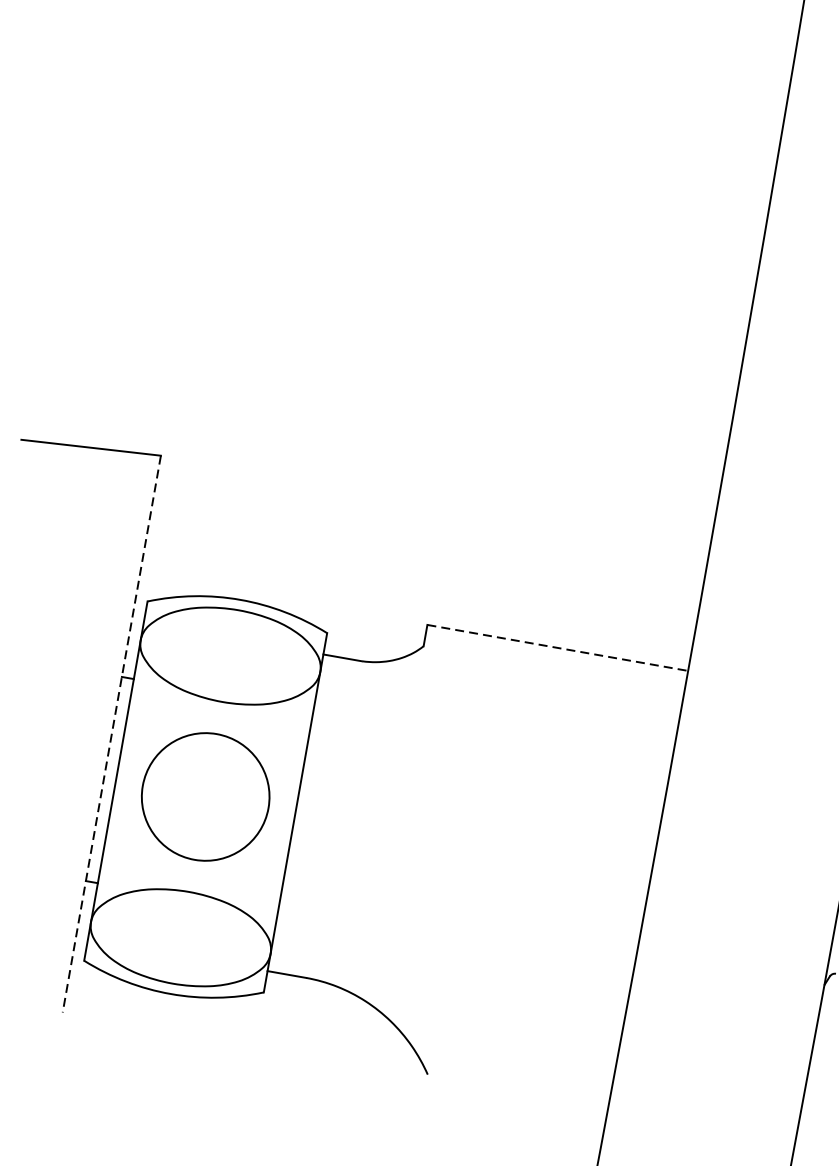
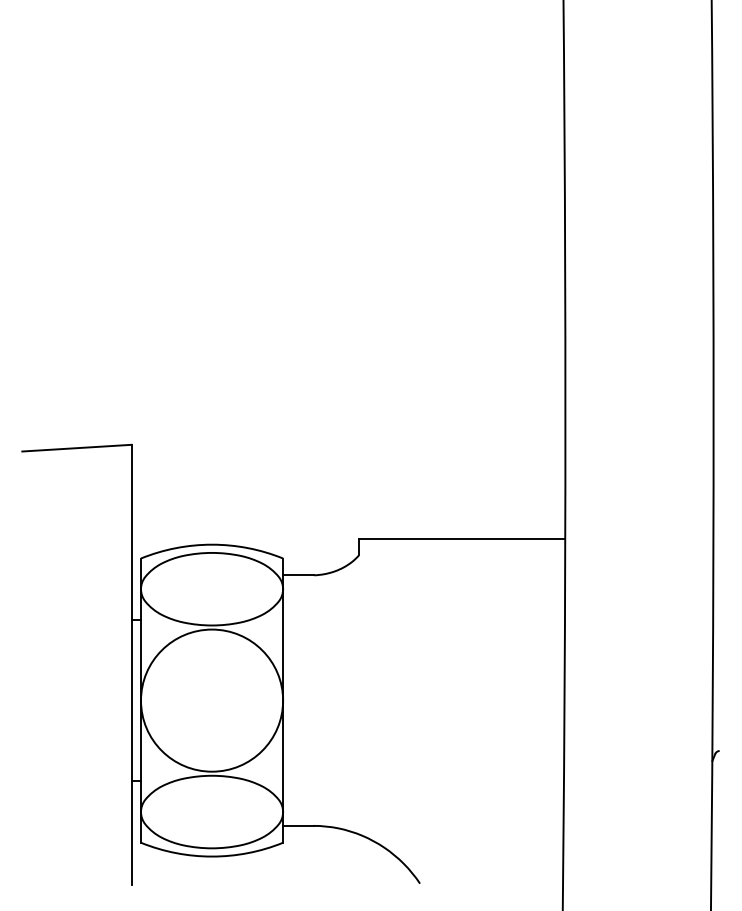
line: (558, 647) -> (462, 538), dashed -> solid
line: (111, 734) -> (131, 665), dashed -> solid
circle: (206, 796) -> (212, 700), size x1.43

